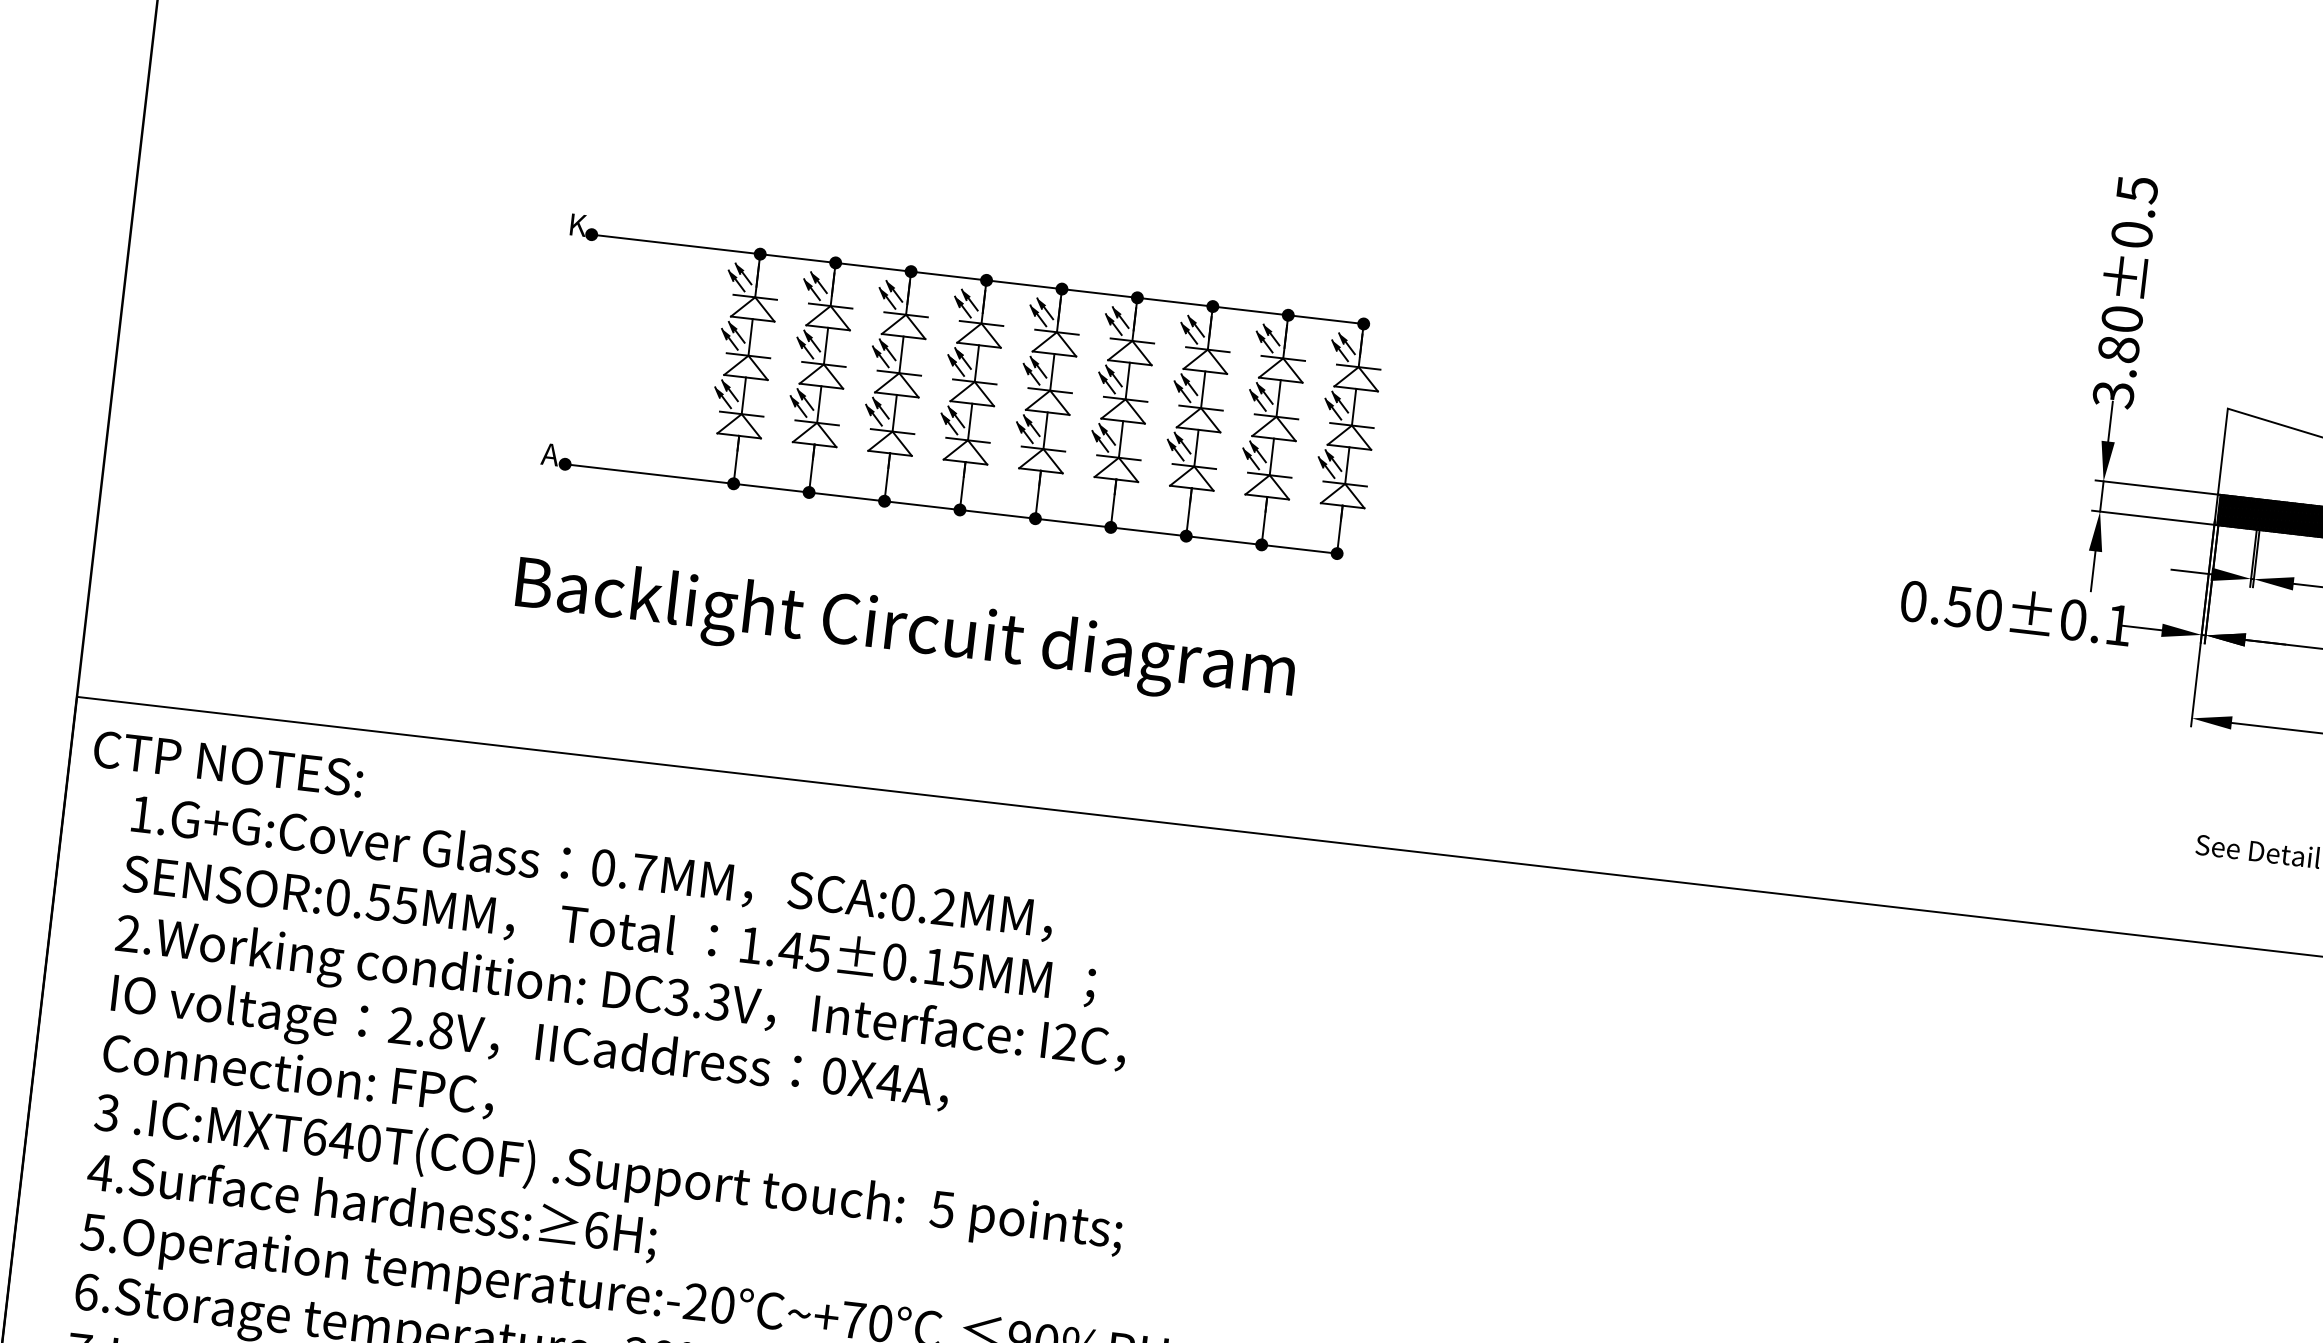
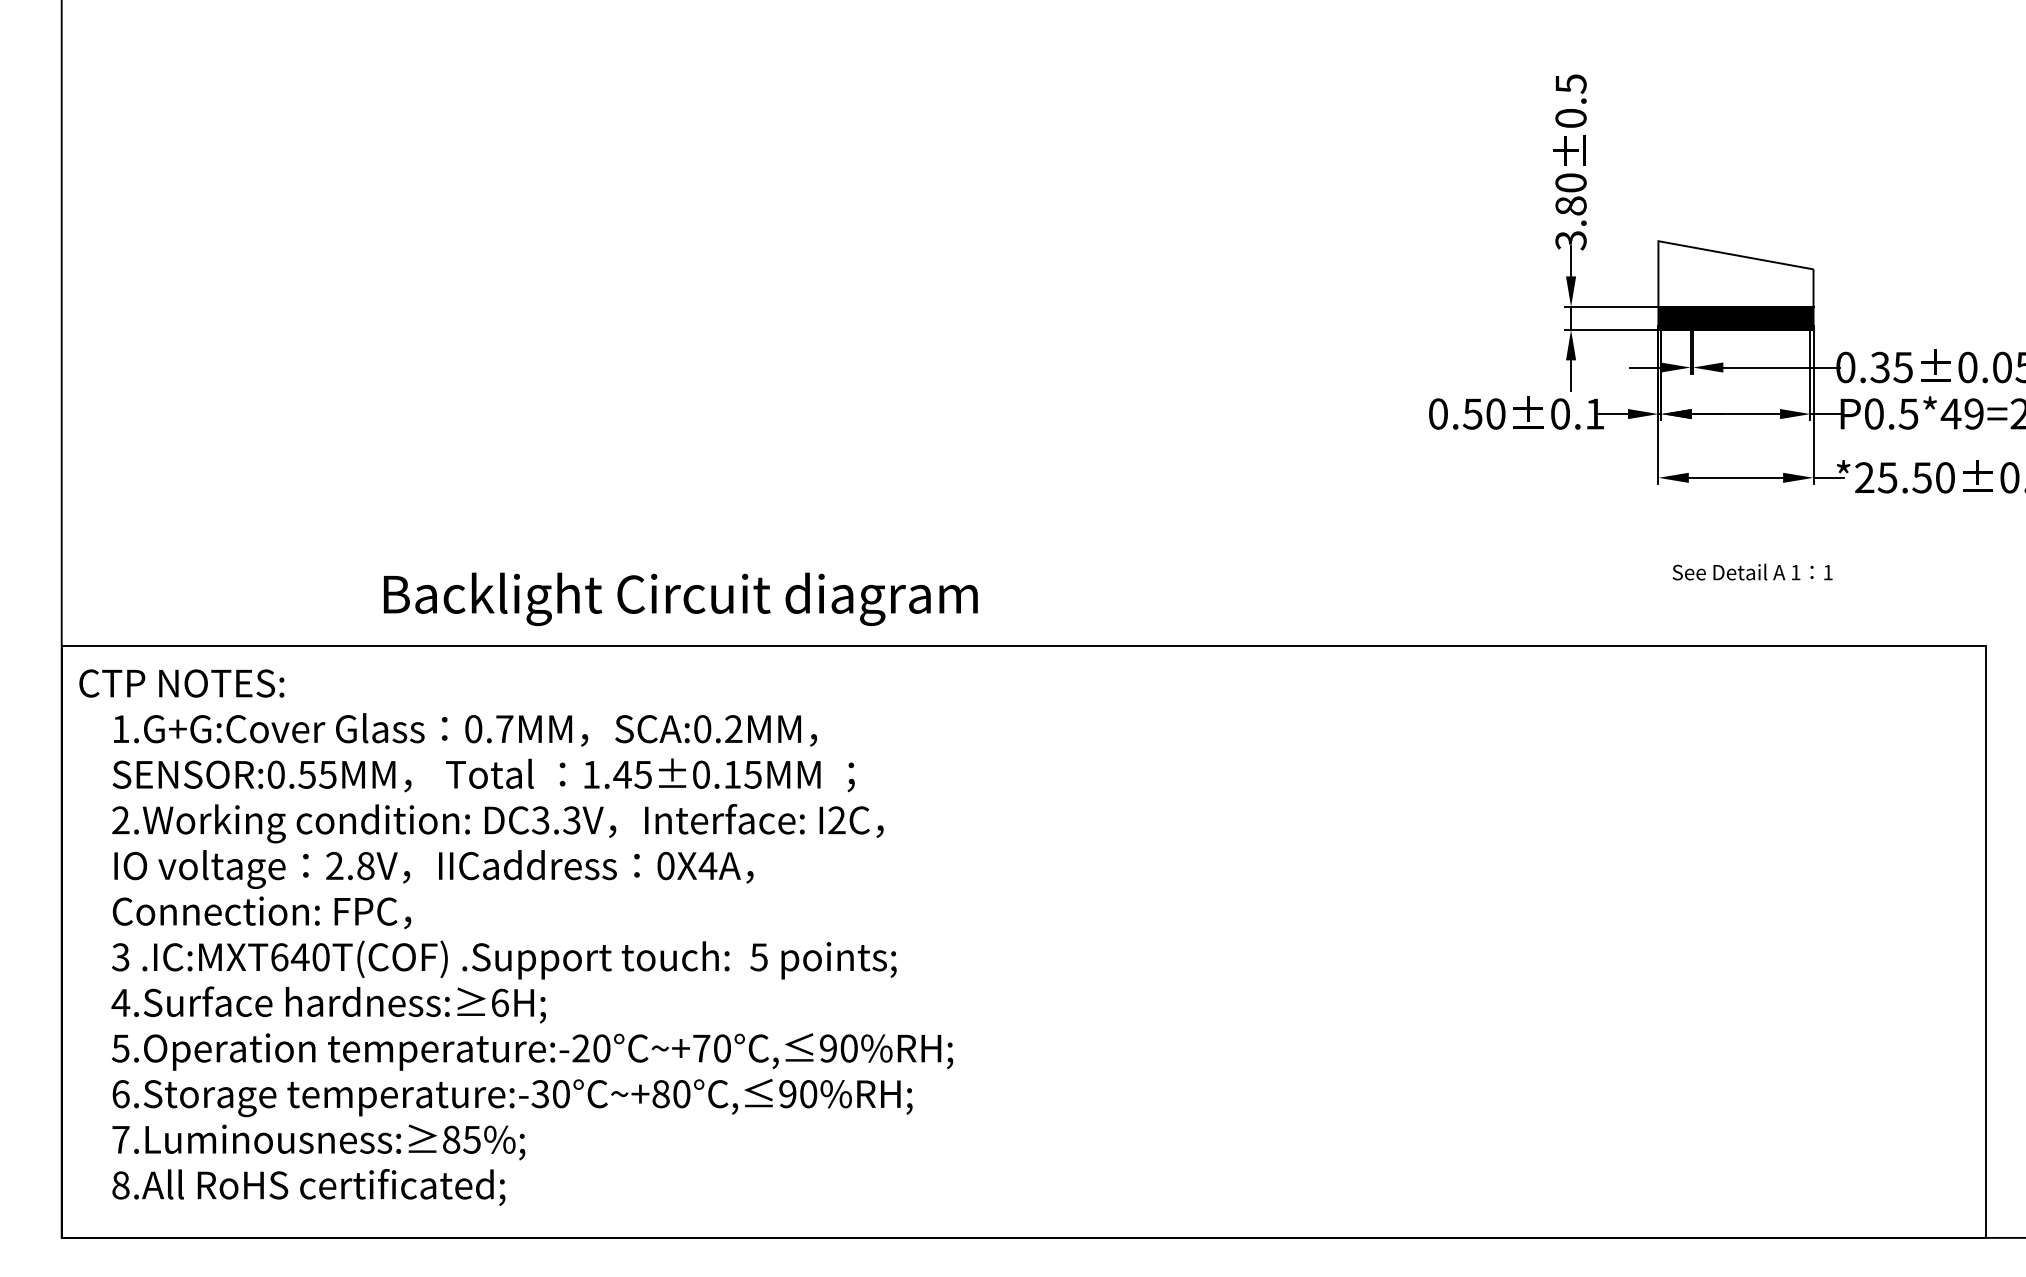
part: (965, 387) -> (704, 335), removed
text: (905, 632) -> (680, 599), moved

